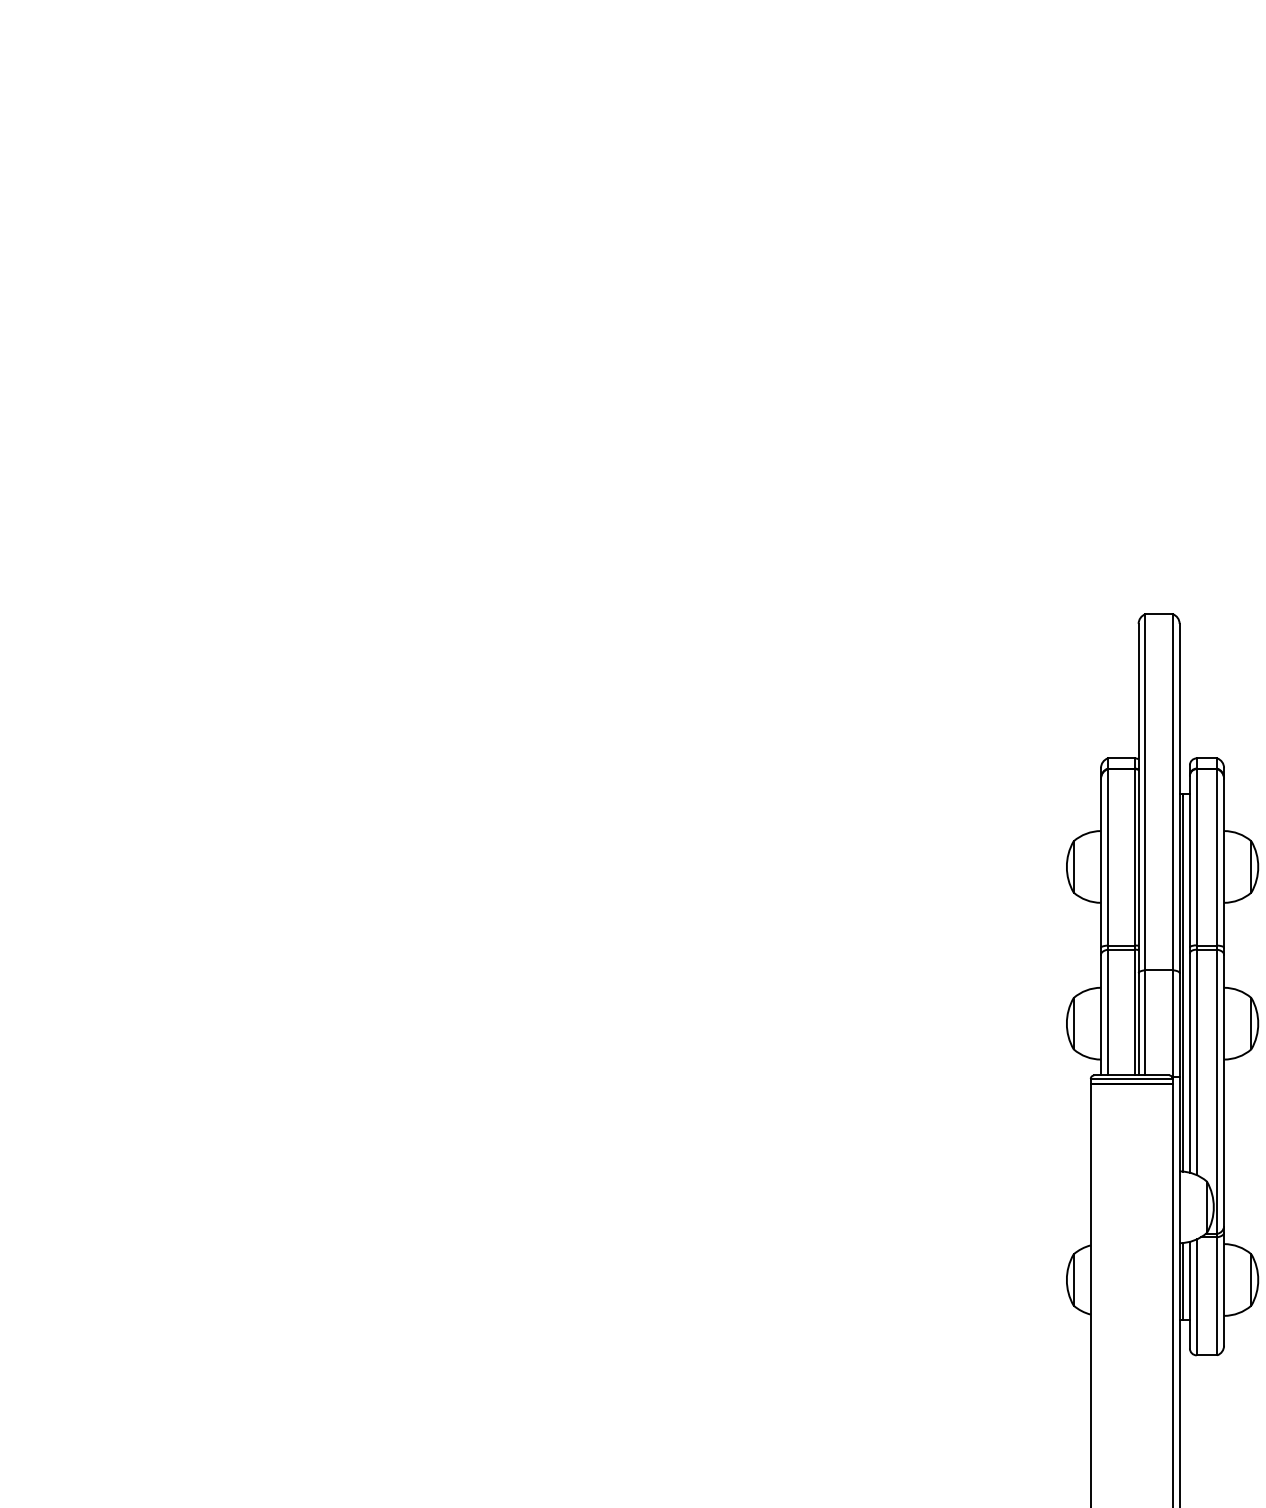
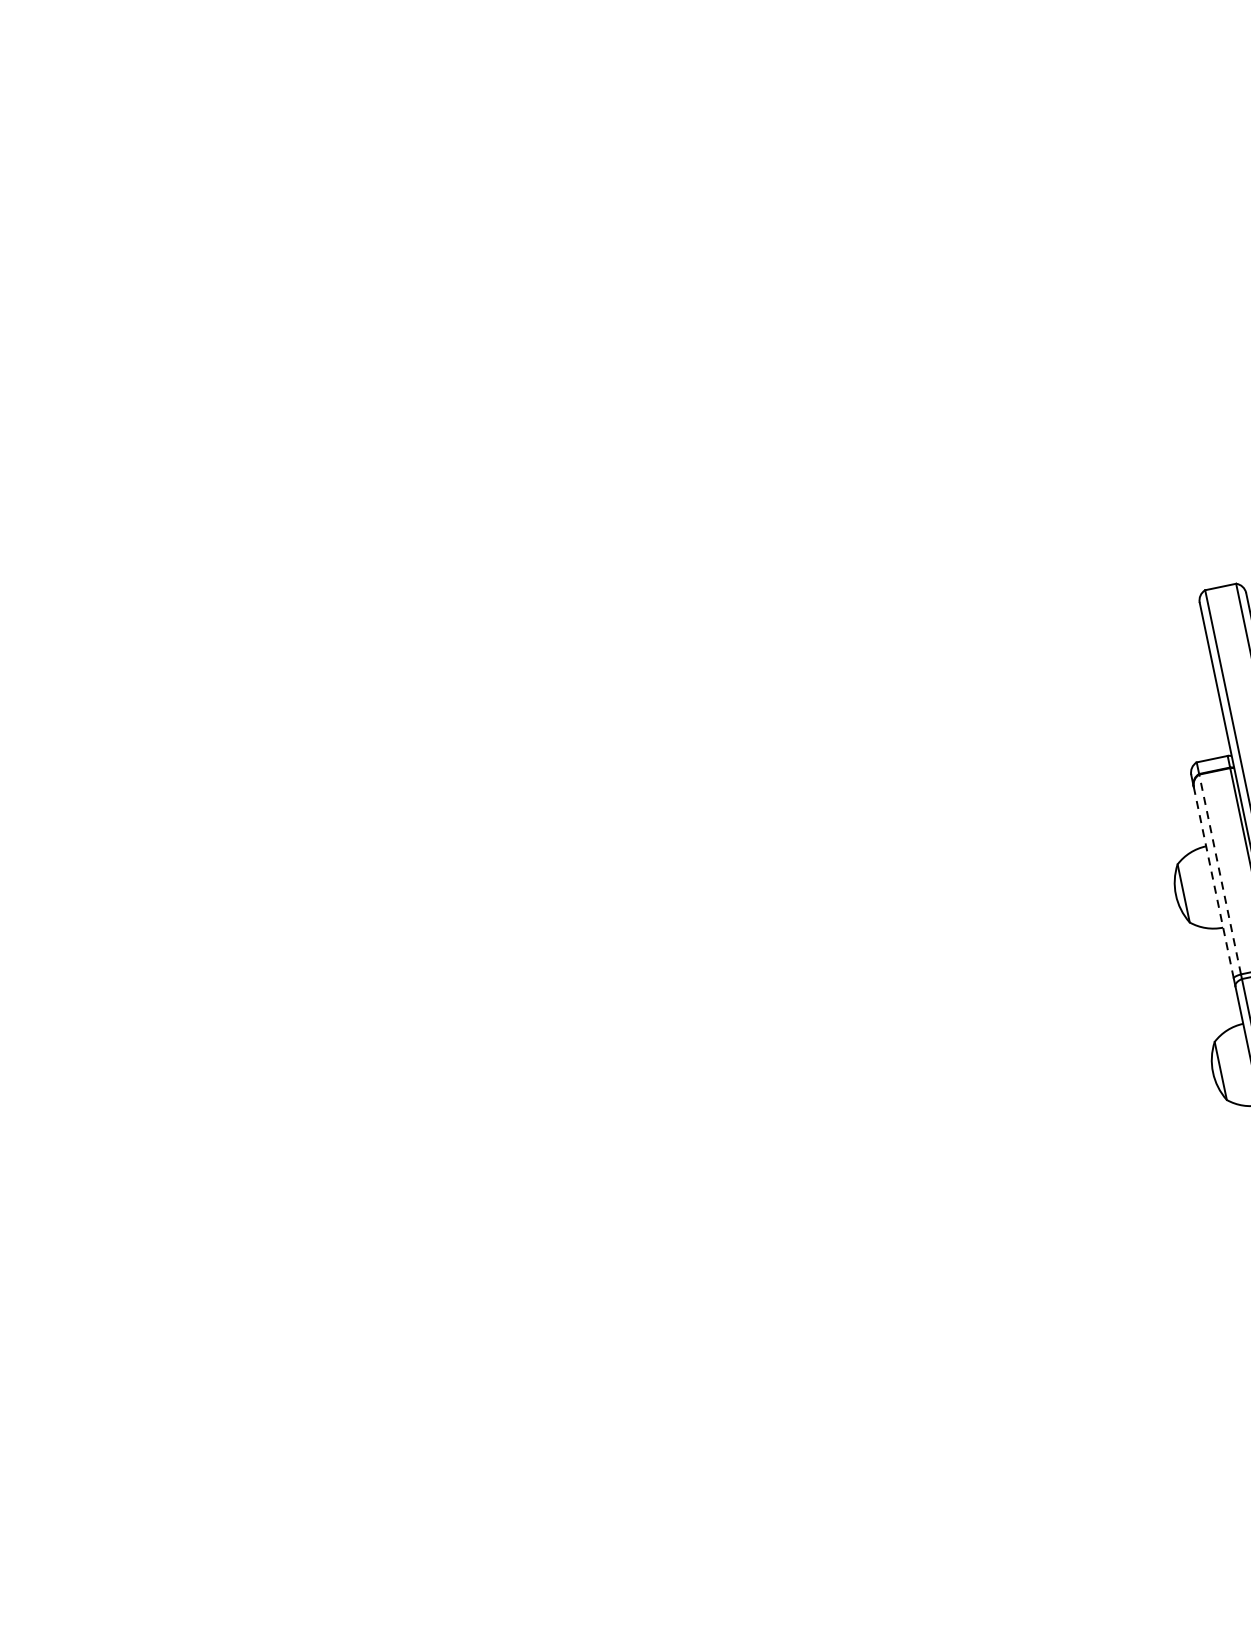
line: (1107, 856) -> (1219, 873), solid -> dashed
line: (1101, 862) -> (1214, 881), solid -> dashed

